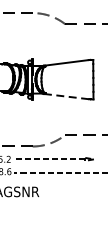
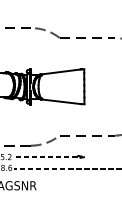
line: (66, 96) -> (60, 101), dashed -> solid

